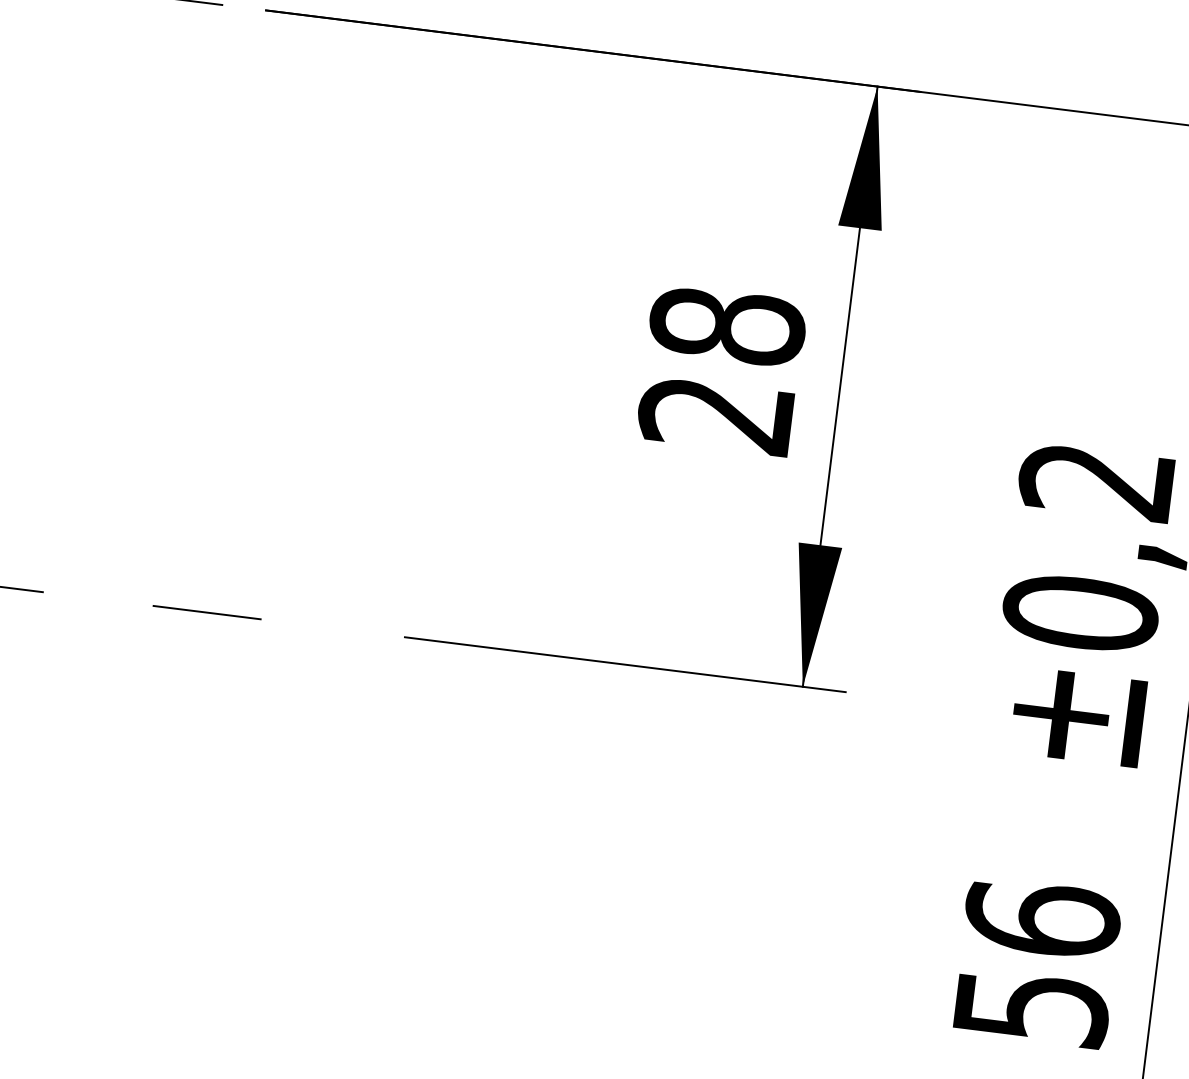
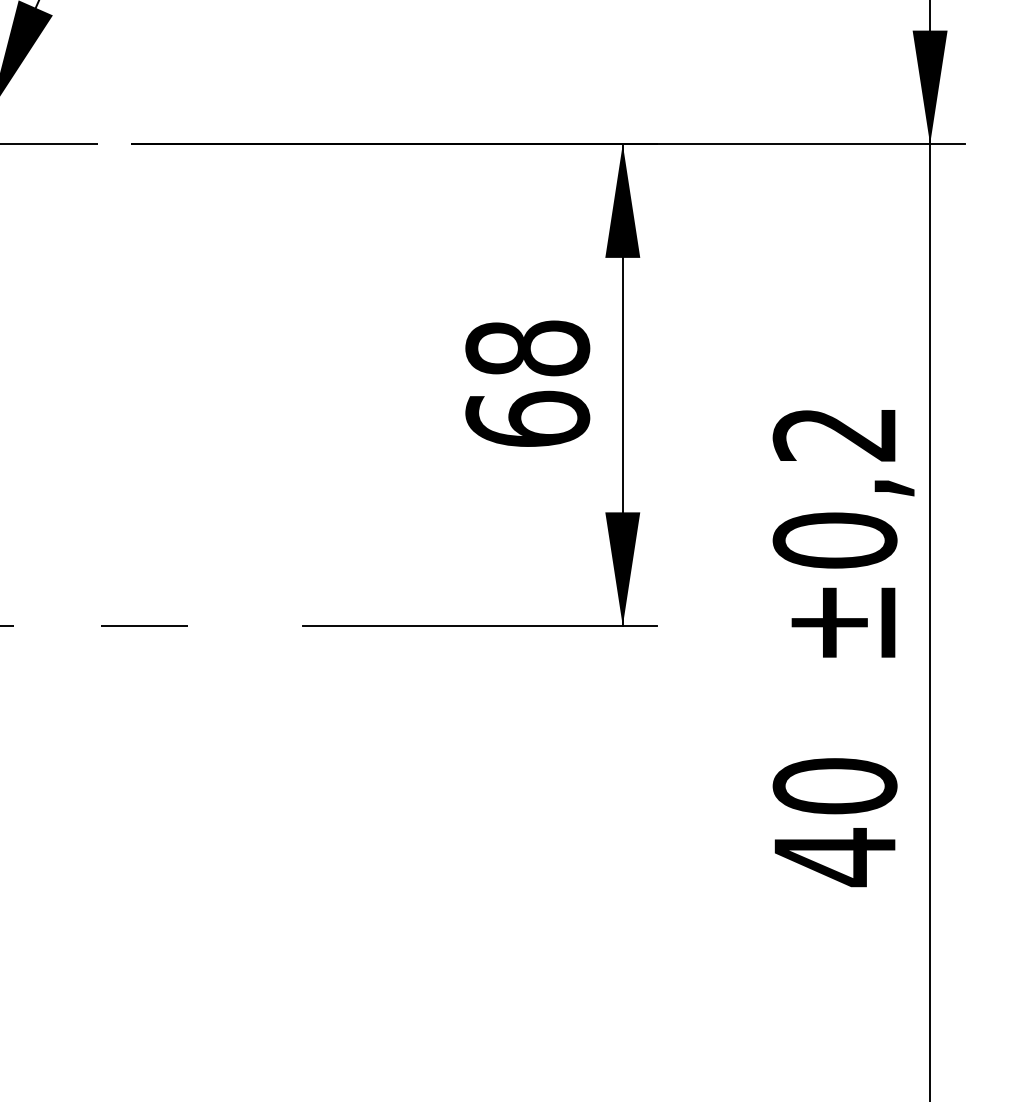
text: (716, 413) -> (527, 418), 28 -> 68
text: (1036, 964) -> (834, 822), 56 -> 40

